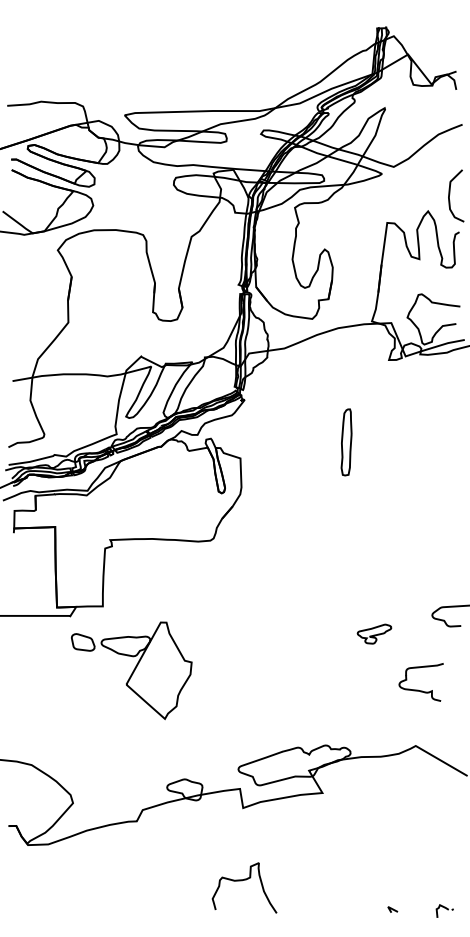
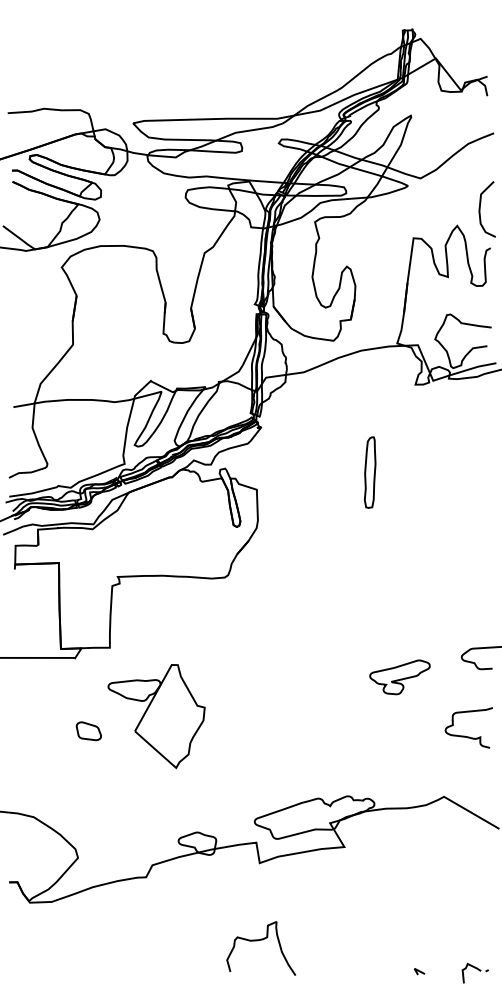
part: (374, 634) -> (399, 677), size x1.67
part: (82, 642) -> (88, 731), moved
curve: (417, 689) -> (464, 735), moved
part: (444, 911) -> (474, 973), size x1.43

